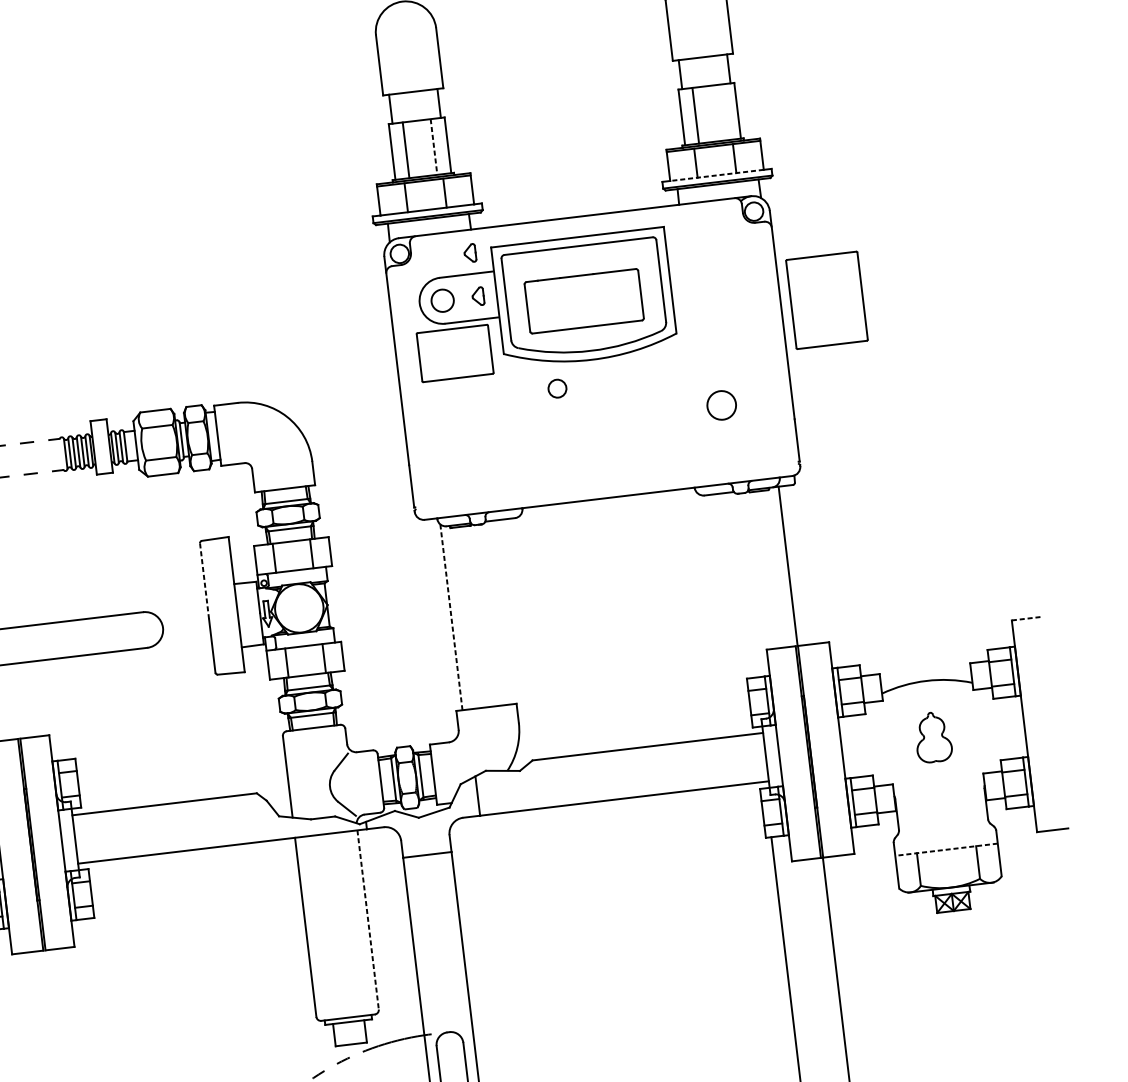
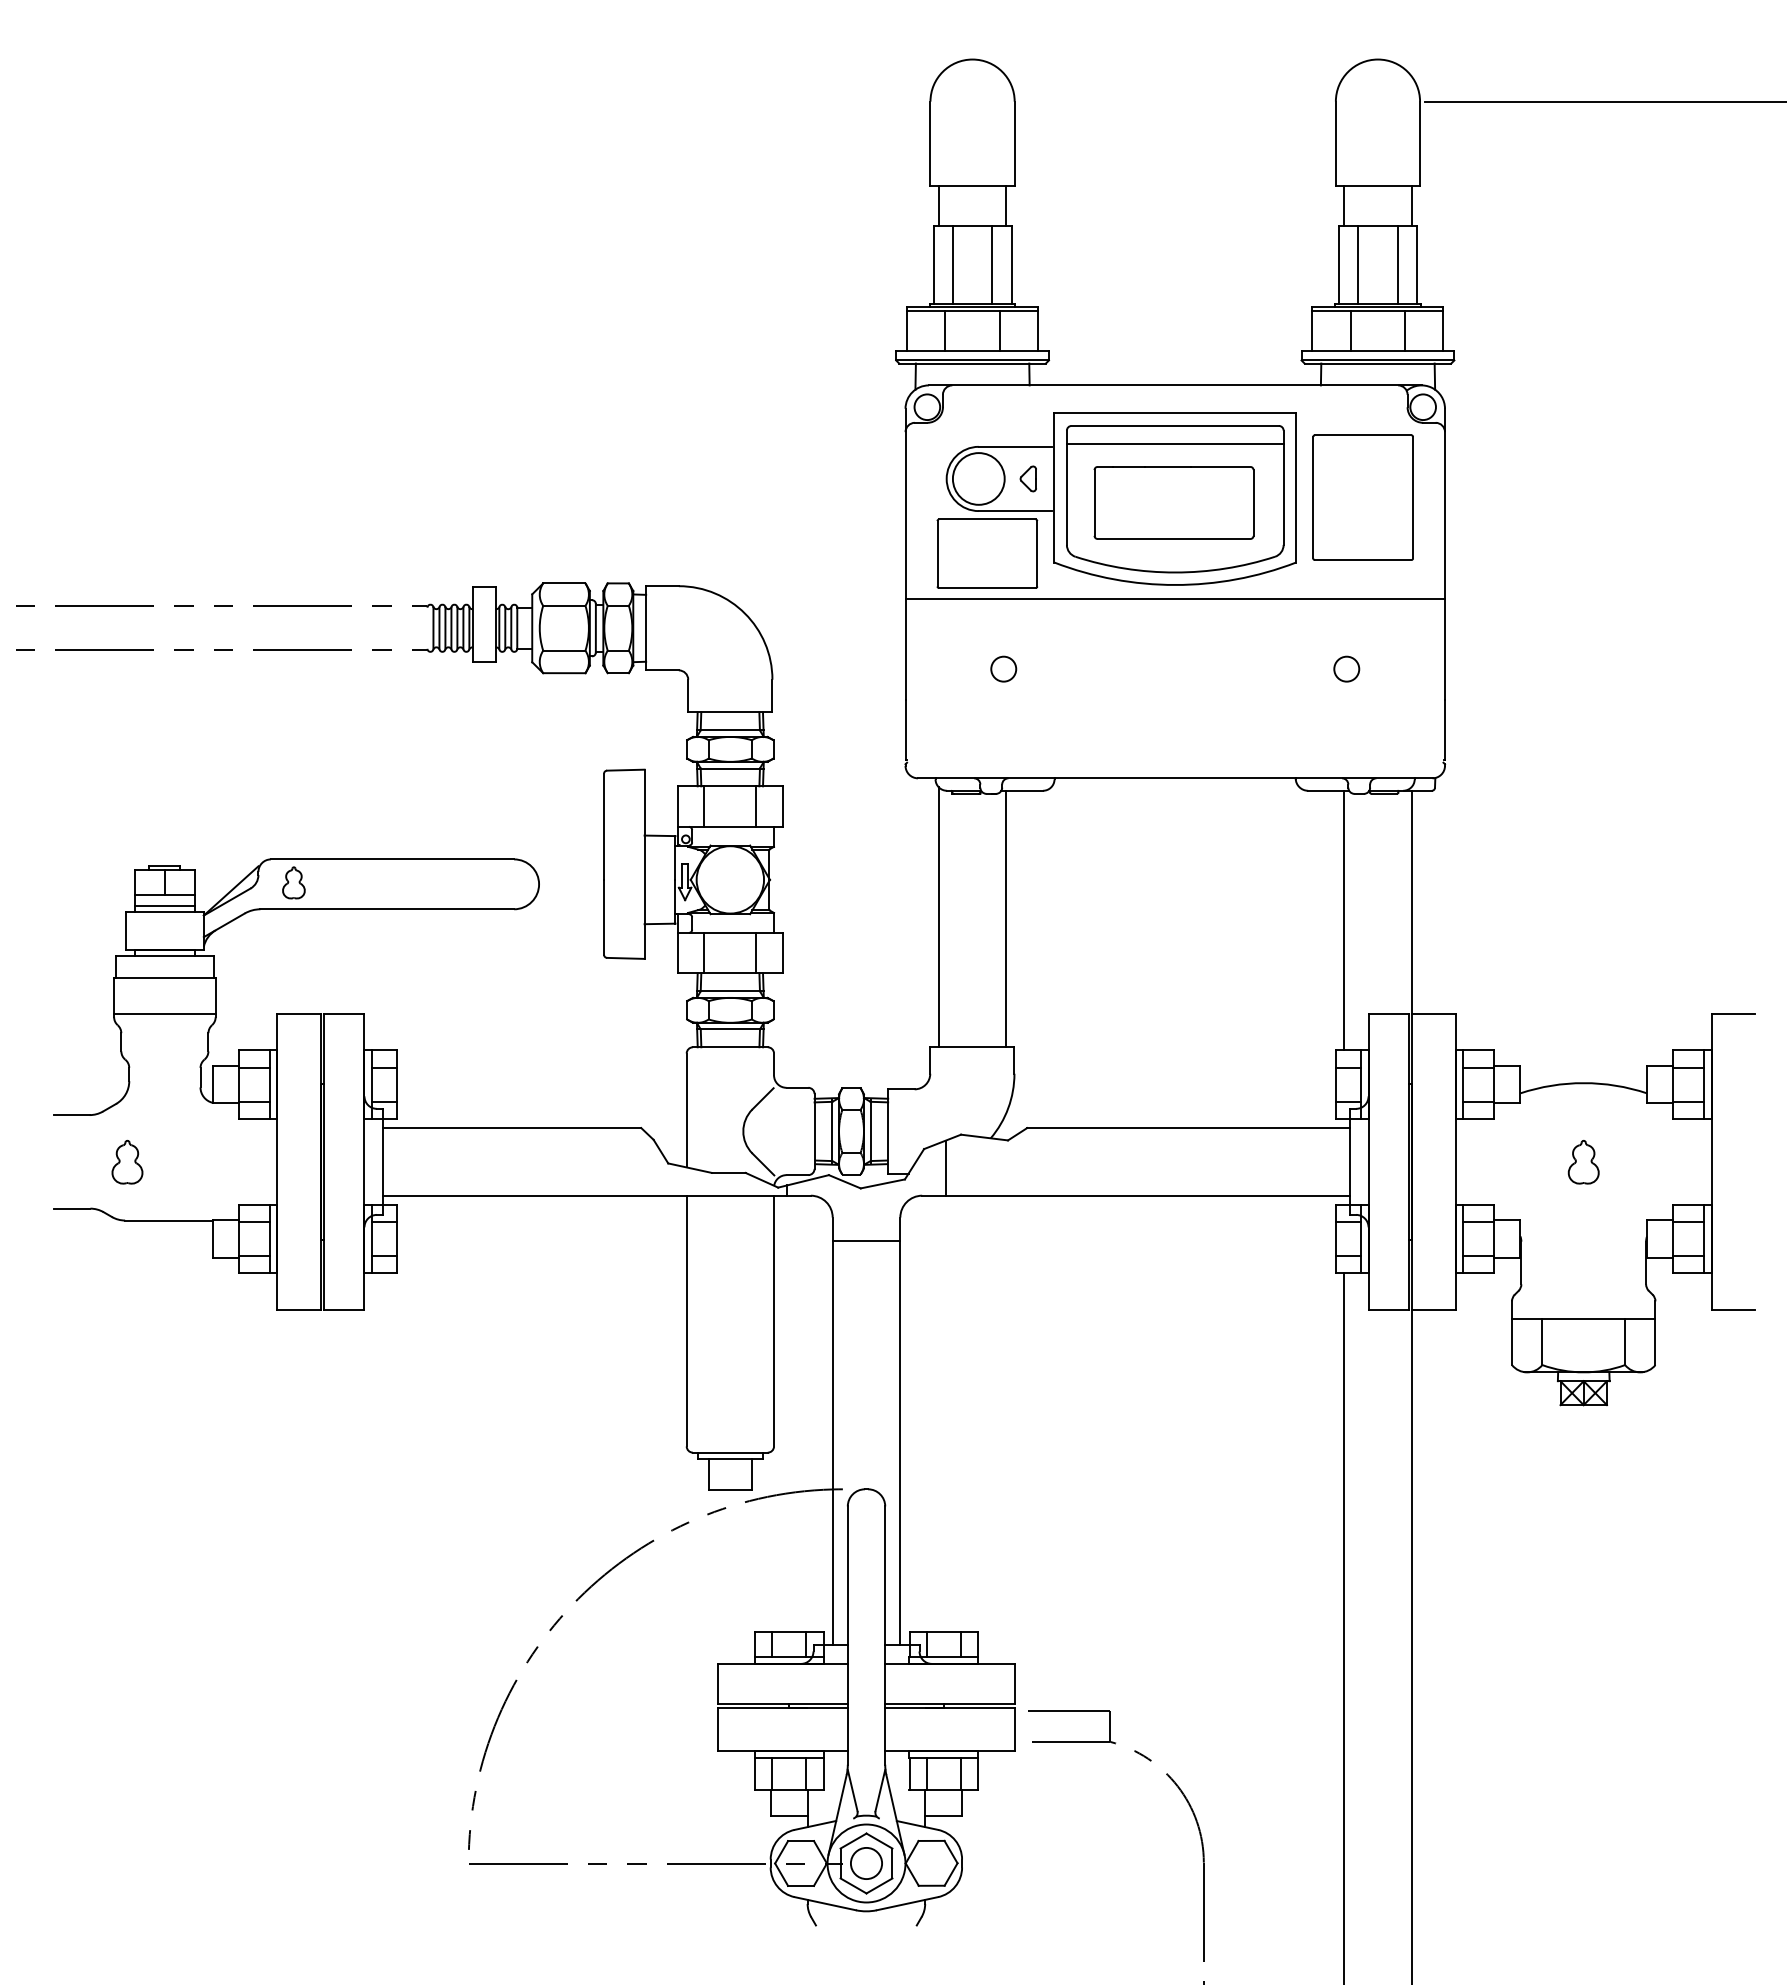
line: (723, 112) -> (1397, 265), added
line: (434, 147) -> (992, 265), dashed -> solid
line: (716, 175) -> (1377, 351), dashed -> solid
part: (469, 253) -> (1023, 417), removed
line: (579, 258) -> (1174, 443), added
circle: (442, 300) -> (978, 478), size x1.67
part: (826, 300) -> (1362, 497), moved
line: (593, 370) -> (1175, 599), added
circle: (557, 388) -> (1003, 668), moved
circle: (721, 404) -> (1346, 668), size x0.62
line: (204, 580) -> (604, 826), dashed -> solid
line: (741, 585) -> (1344, 920), added
line: (499, 612) -> (1006, 918), added
line: (451, 617) -> (938, 917), dashed -> solid
line: (1027, 618) -> (1733, 1013), dashed -> solid
part: (933, 737) -> (1583, 1162), size x0.62
line: (946, 849) -> (1583, 1319), dashed -> solid
line: (368, 920) -> (774, 1321), dashed -> solid

